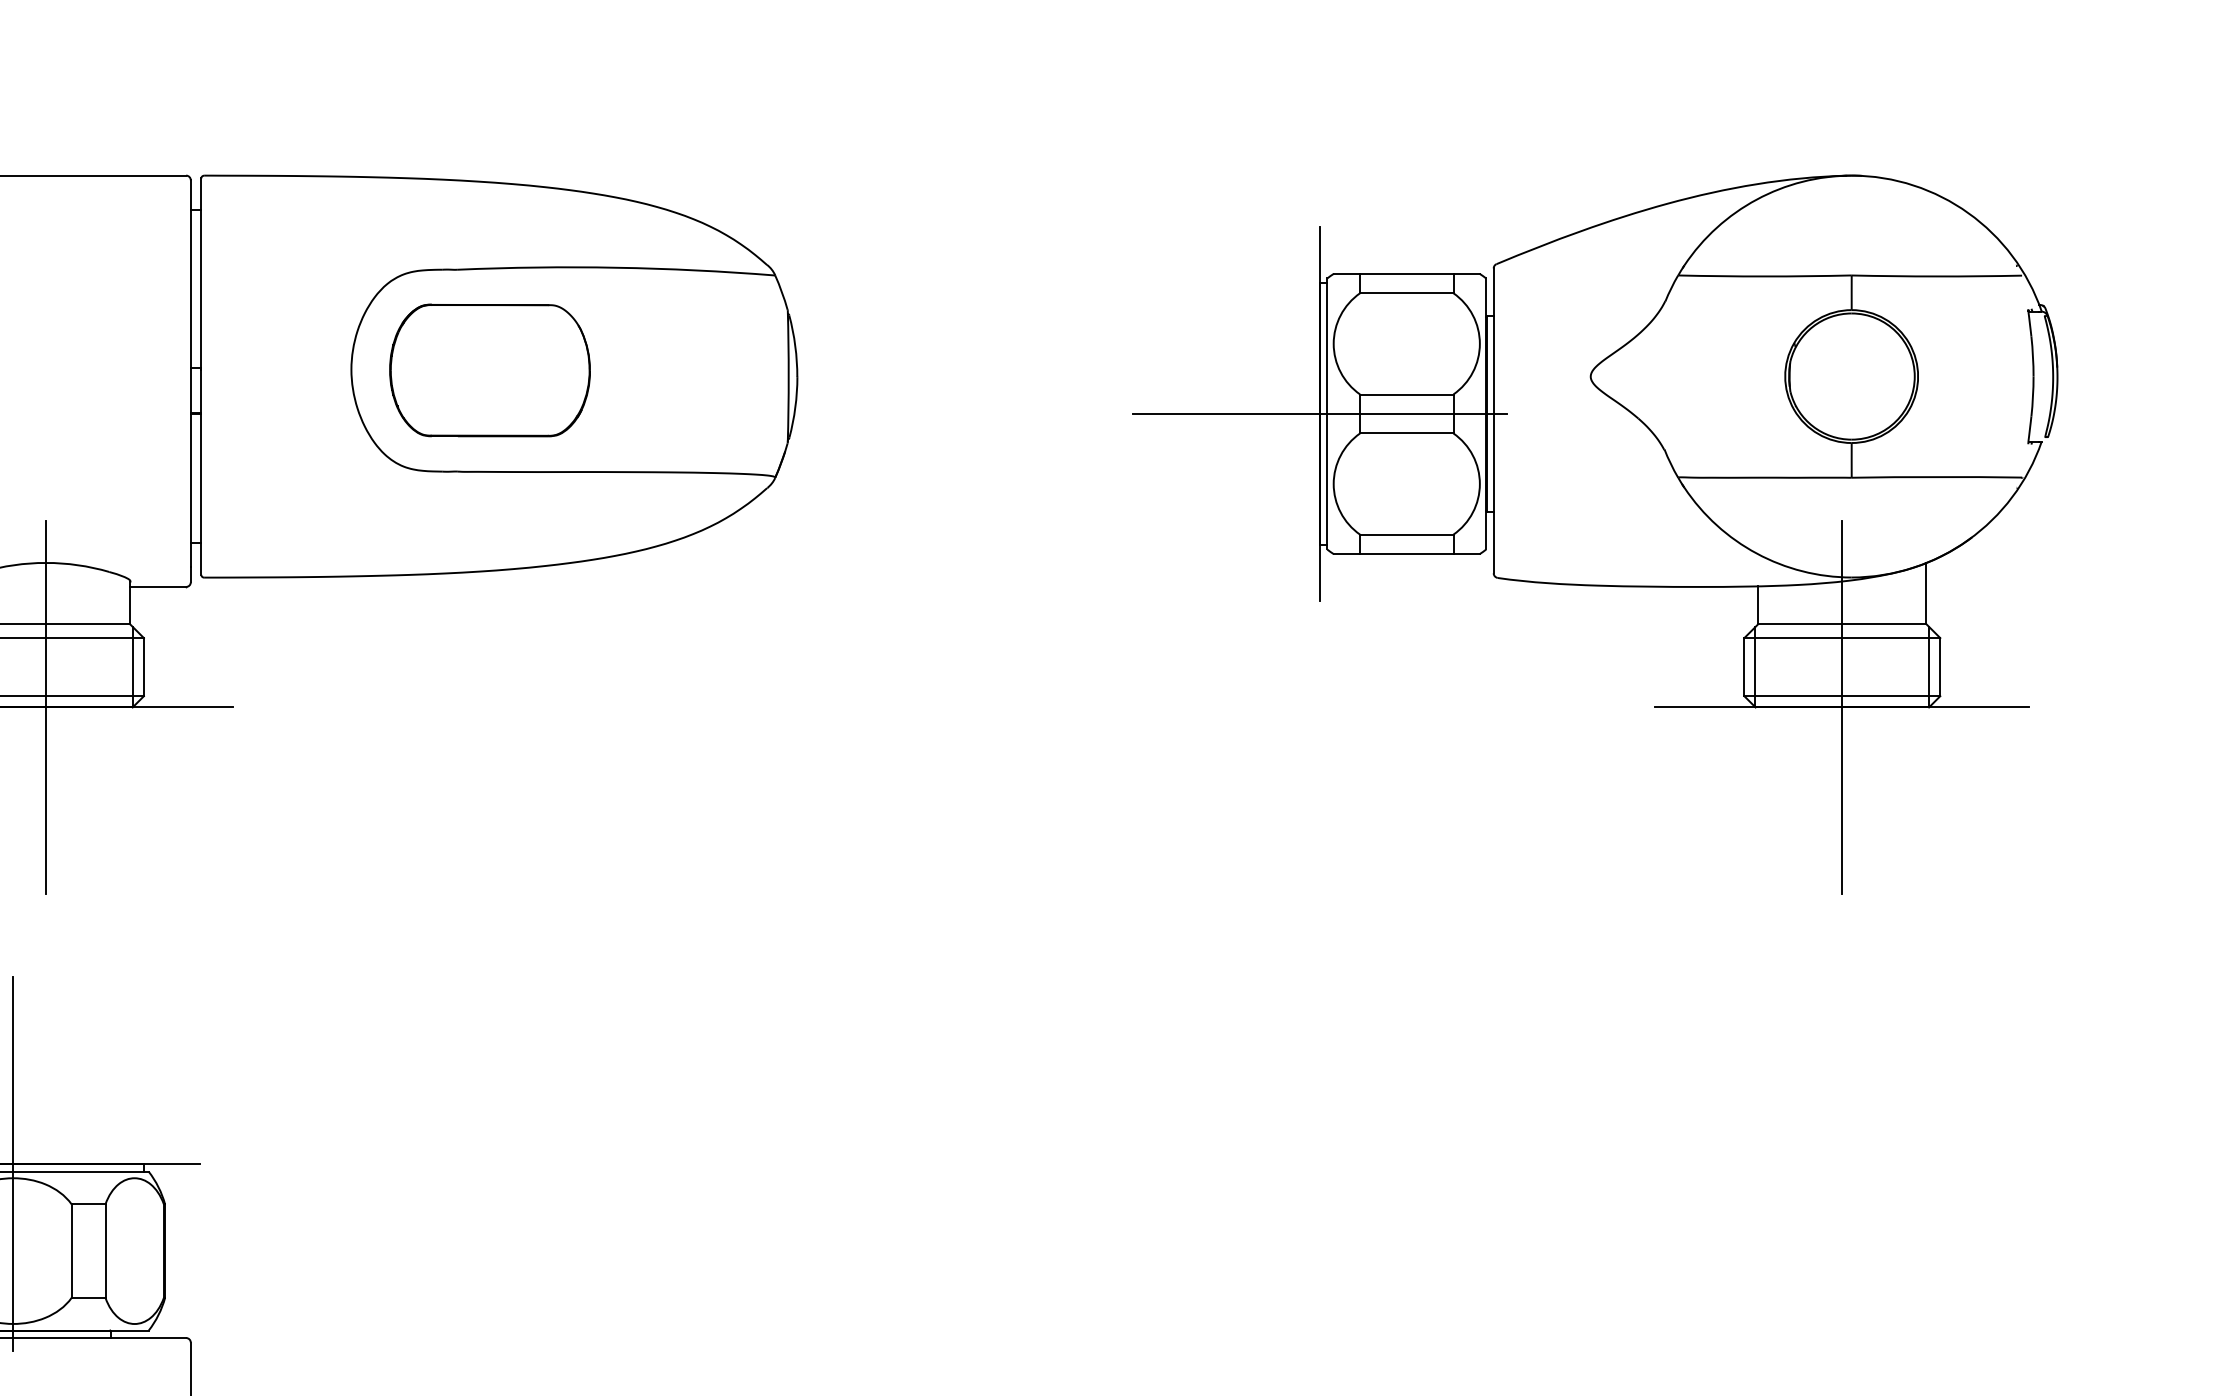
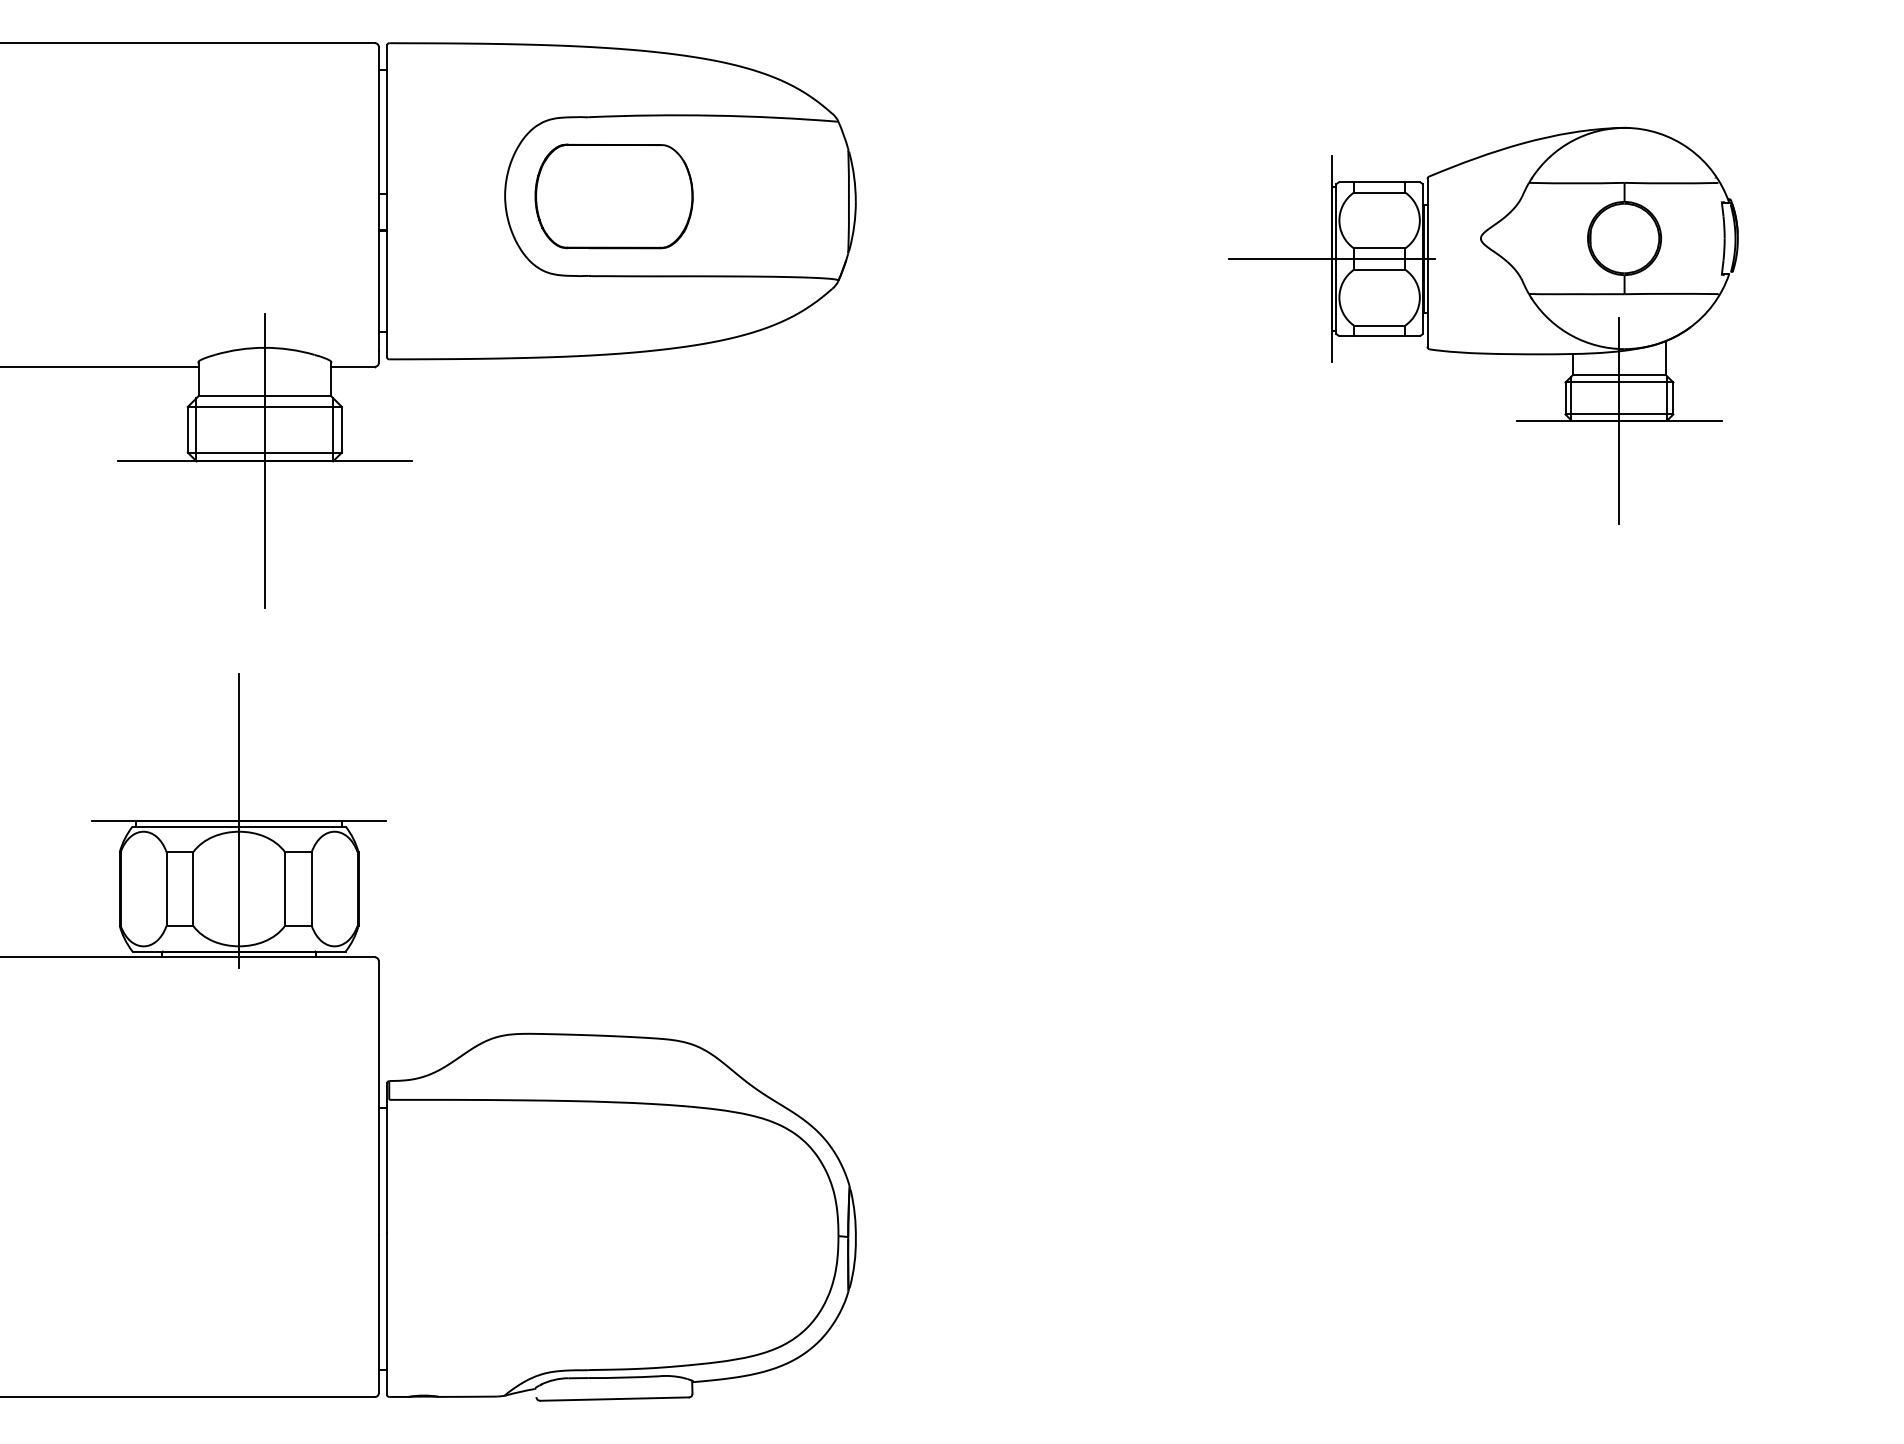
part: (1595, 534) -> (1483, 325), size x0.7

